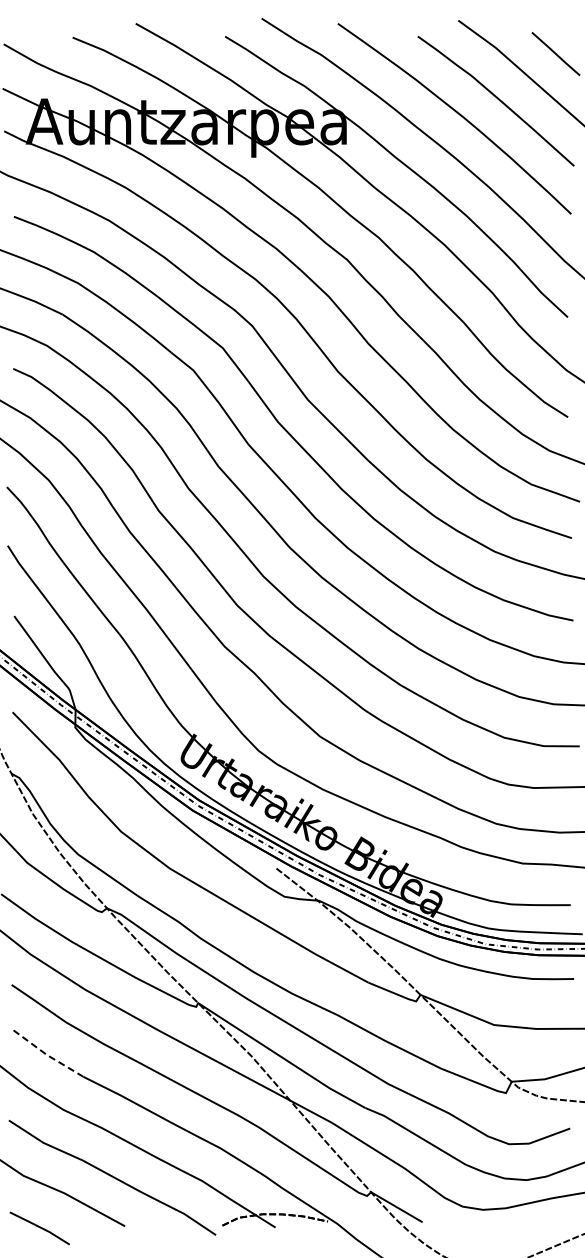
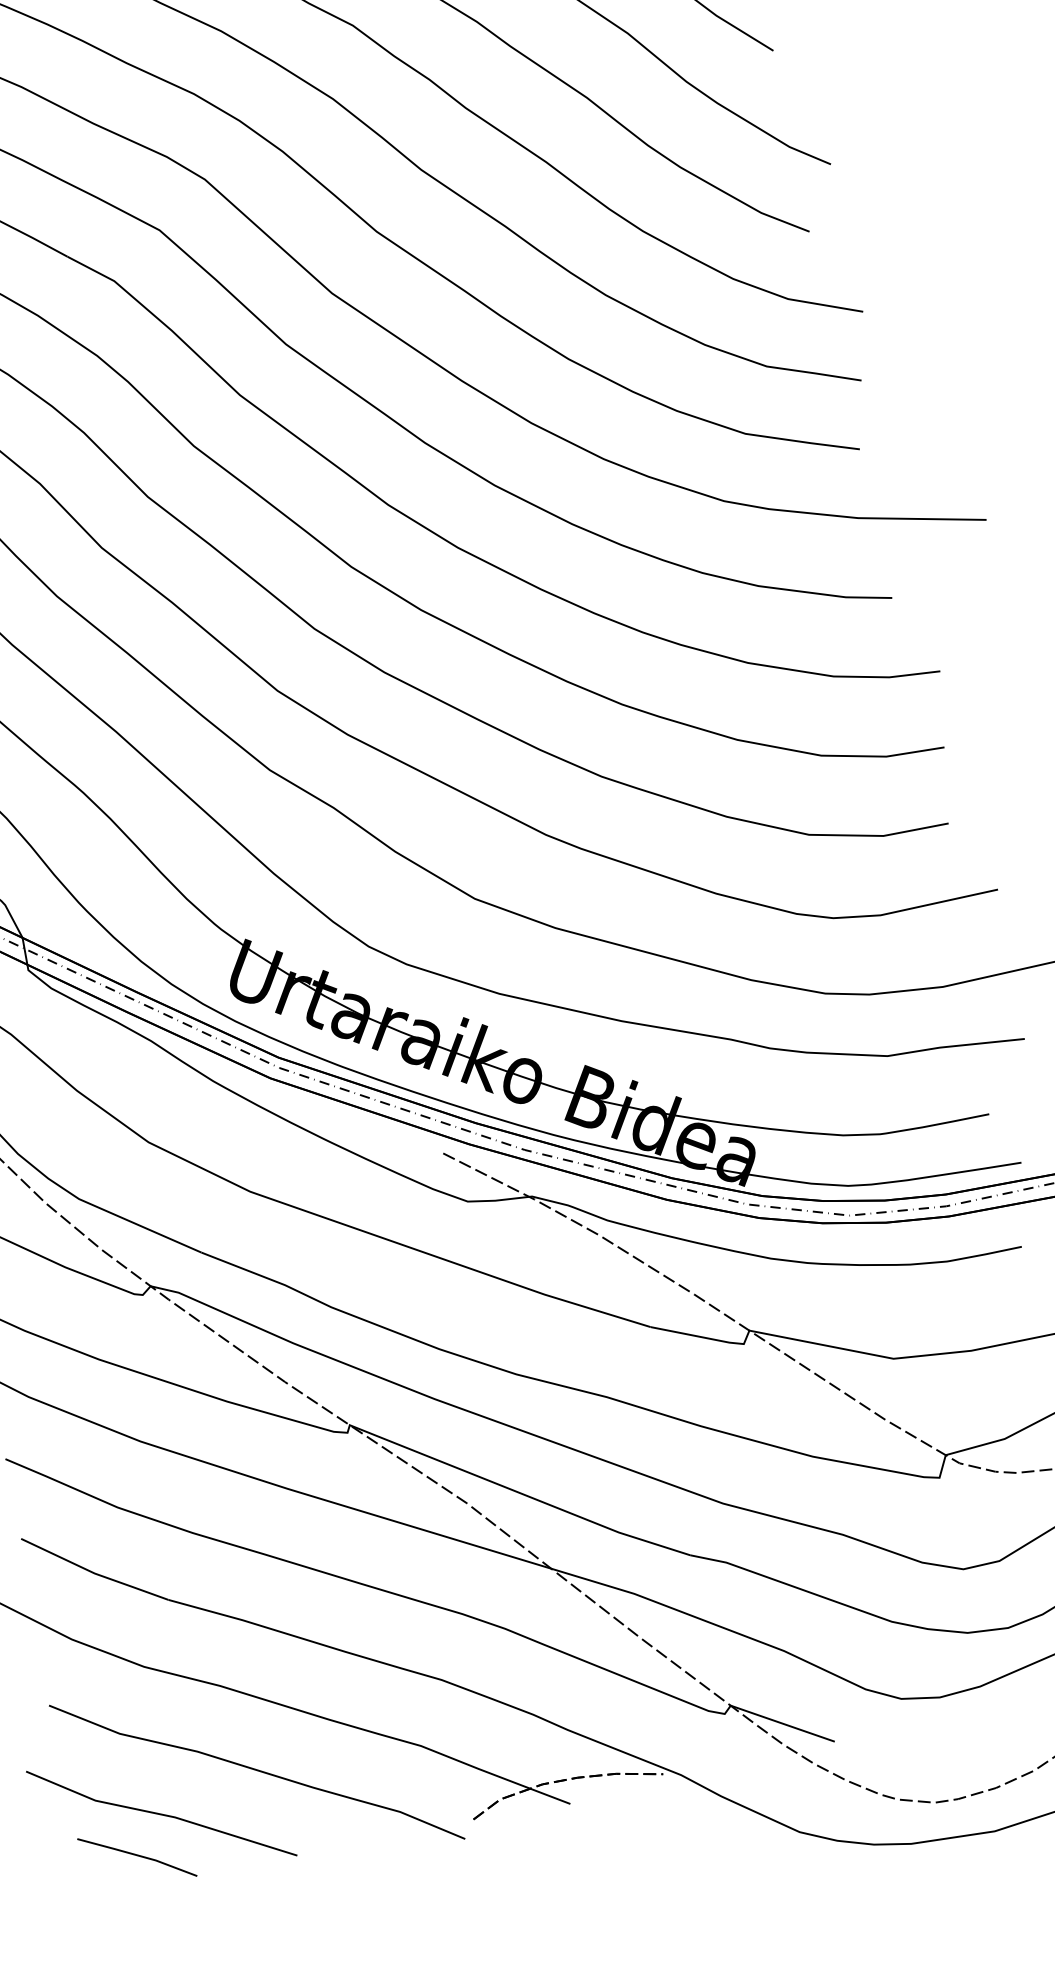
line: (47, 1055) -> (95, 1574), dashed -> solid
line: (39, 1228) -> (136, 1857), moved

